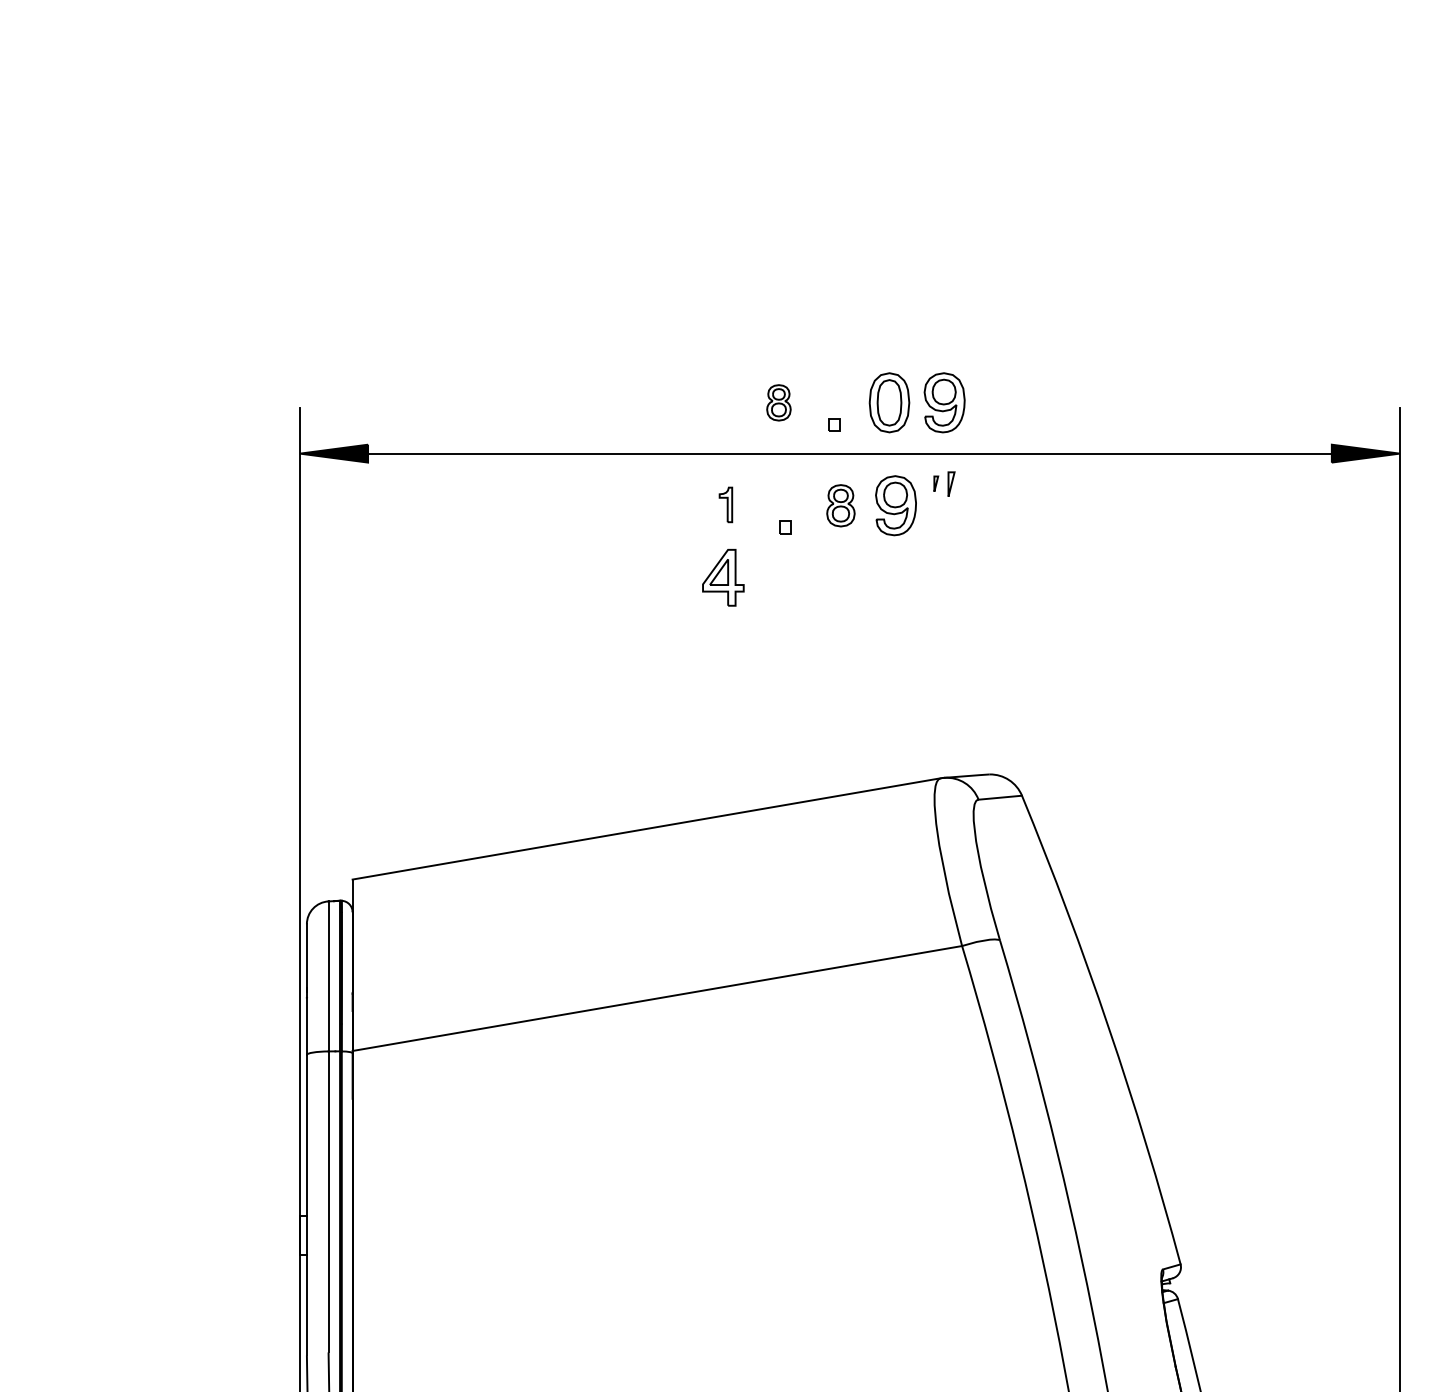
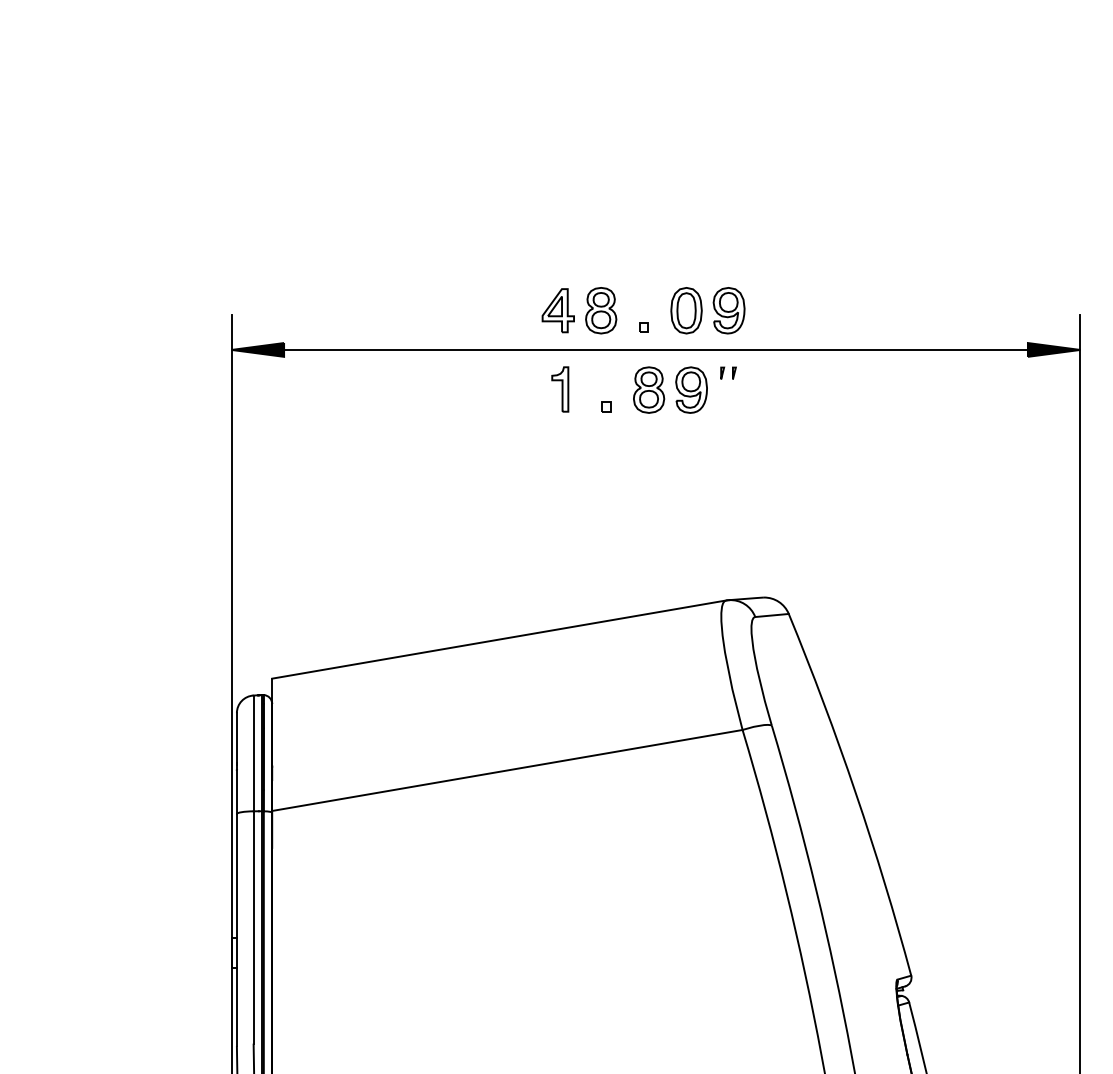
part: (778, 402) -> (600, 310), size x1.67
part: (951, 483) -> (734, 372), size x0.62
part: (725, 504) -> (559, 389), size x1.67
part: (840, 505) -> (648, 389), size x1.43
part: (723, 577) -> (558, 310), moved

